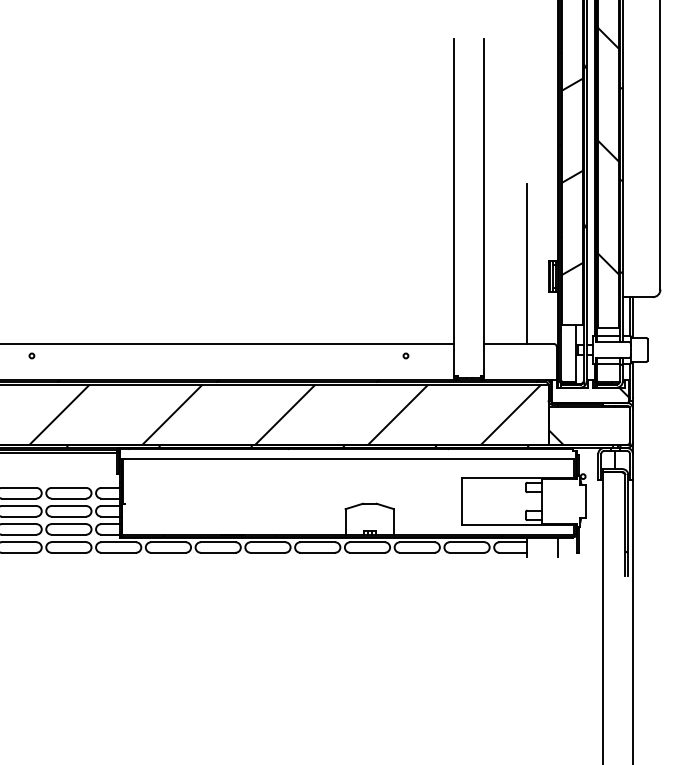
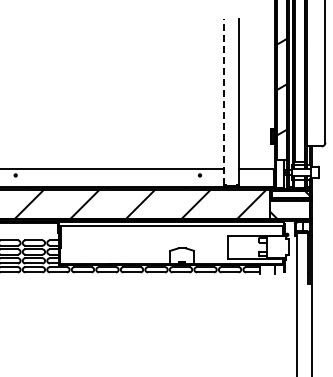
hatch: (607, 151) -> (299, 74), removed
line: (453, 205) -> (223, 101), solid -> dashed
line: (526, 262) -> (259, 129), removed

